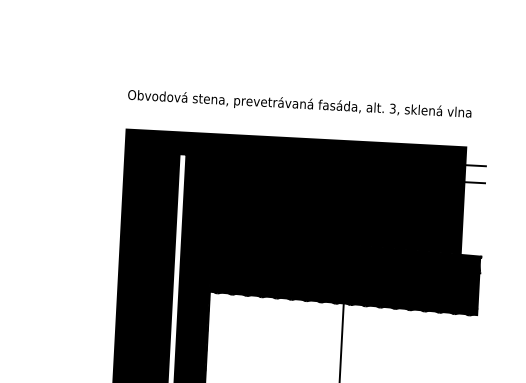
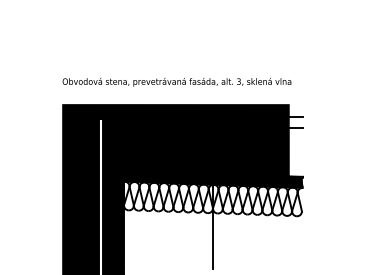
fill: (343, 282) -> (212, 198), removed

